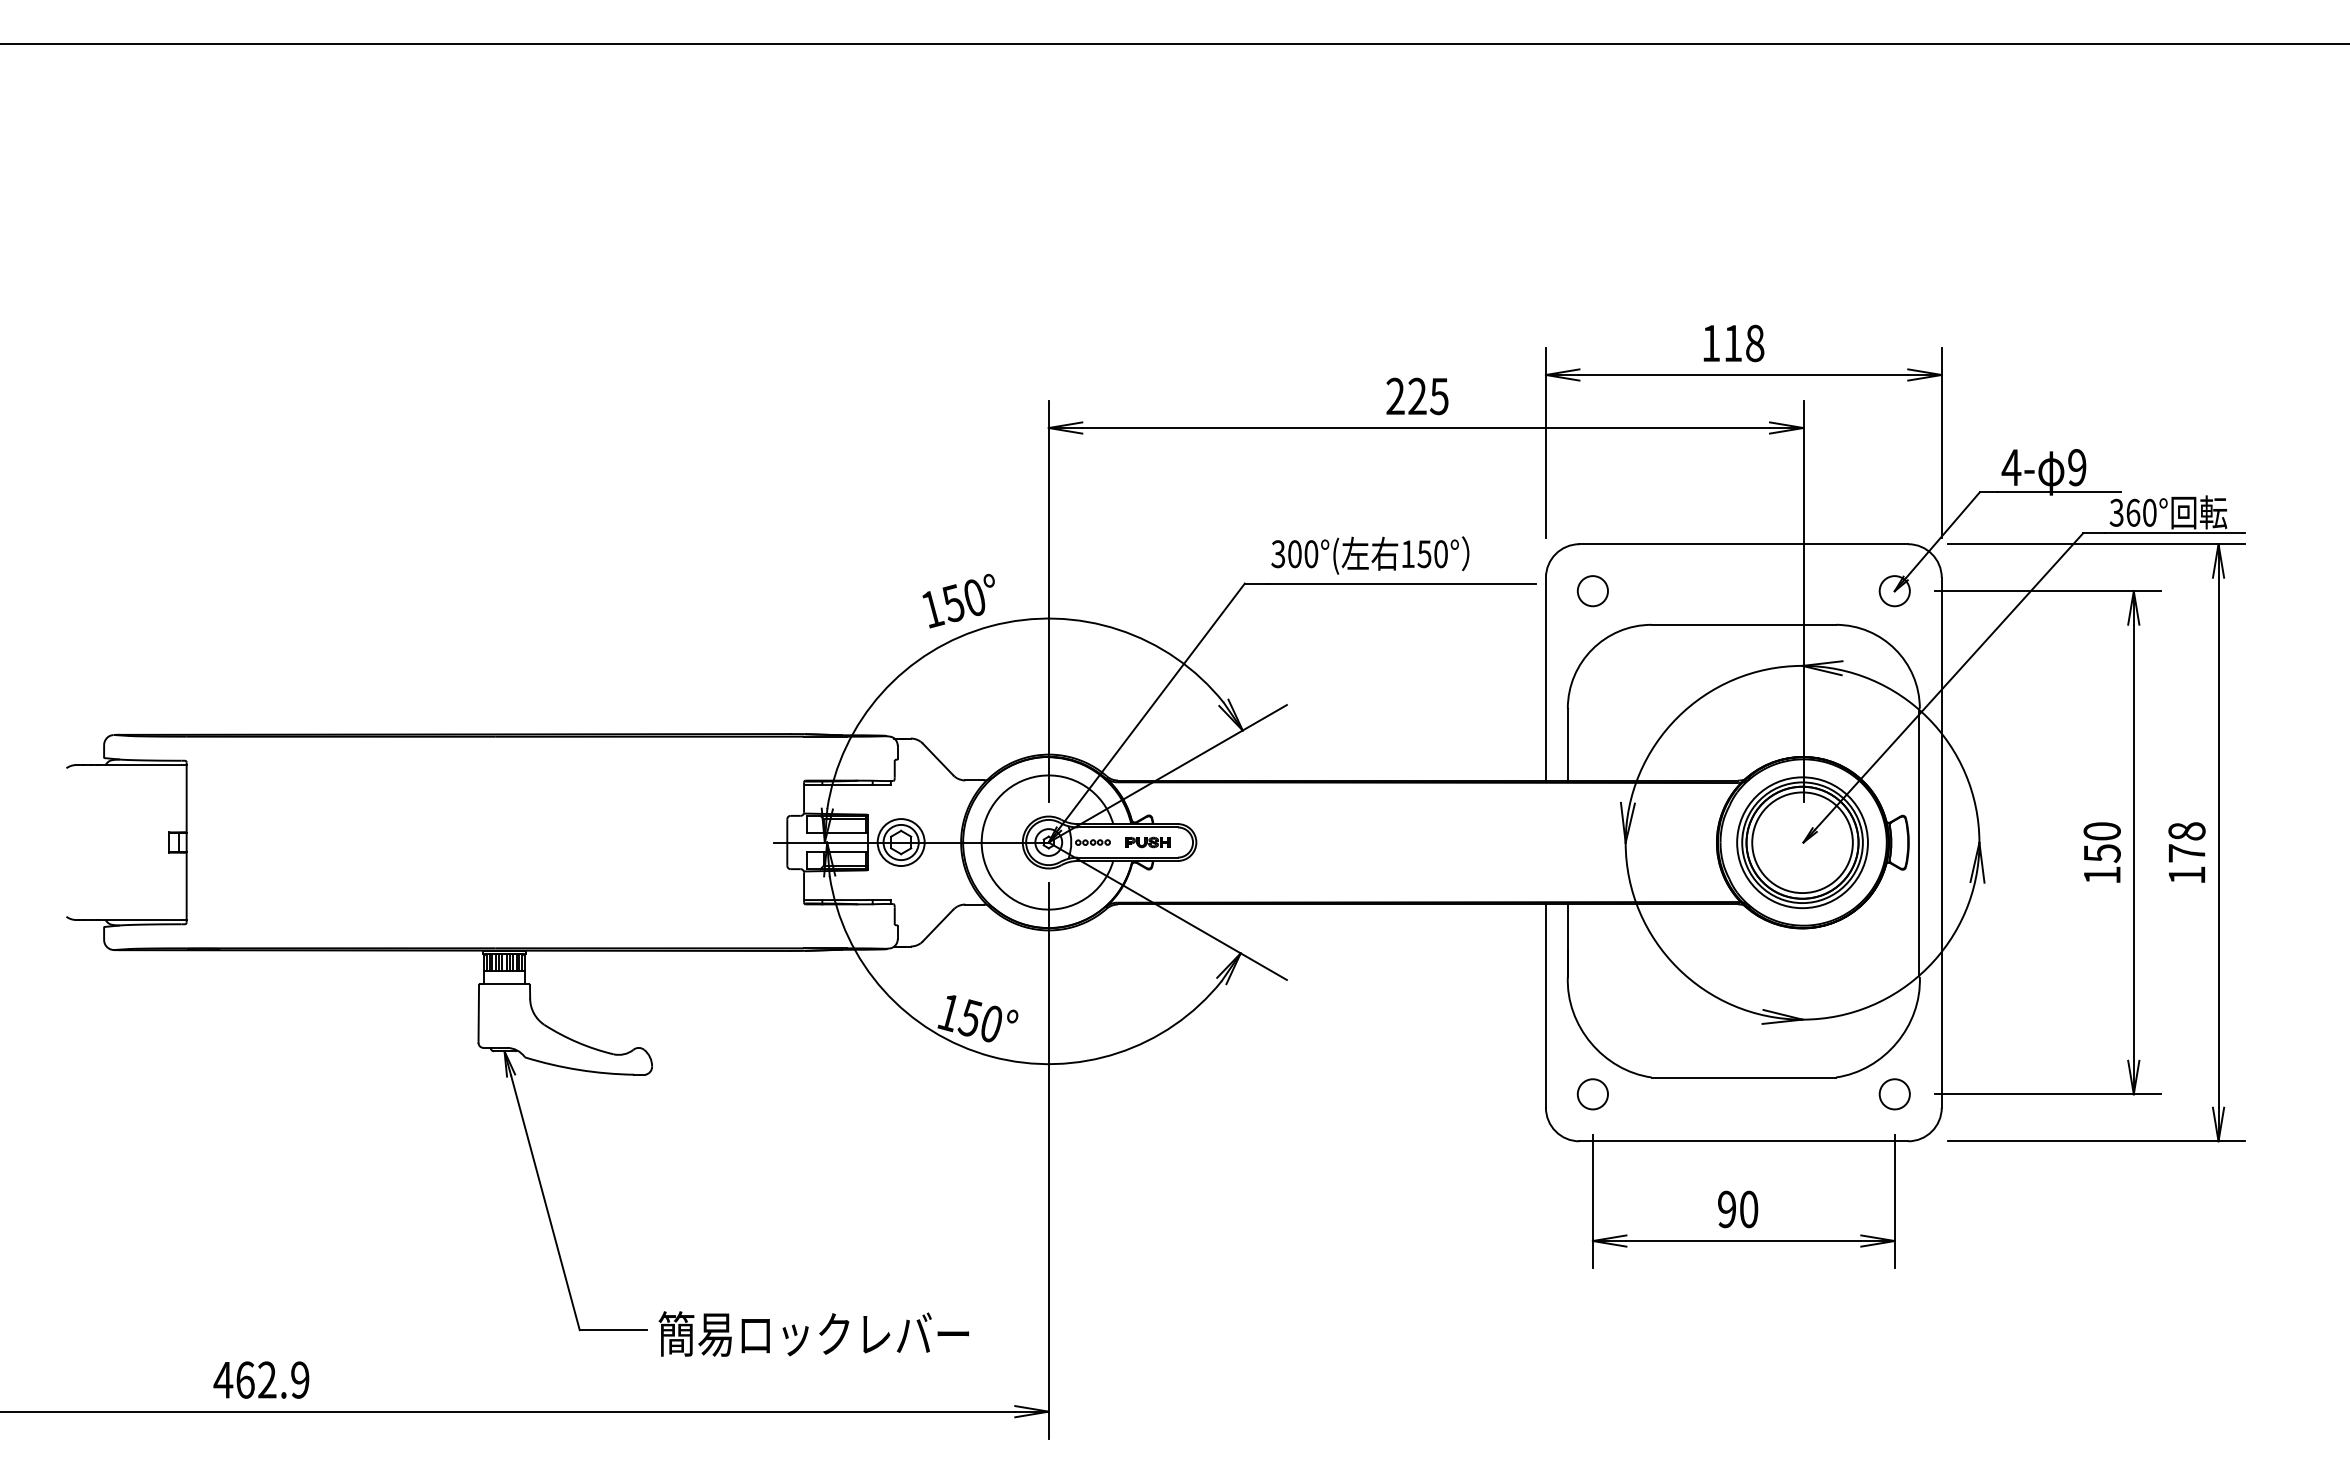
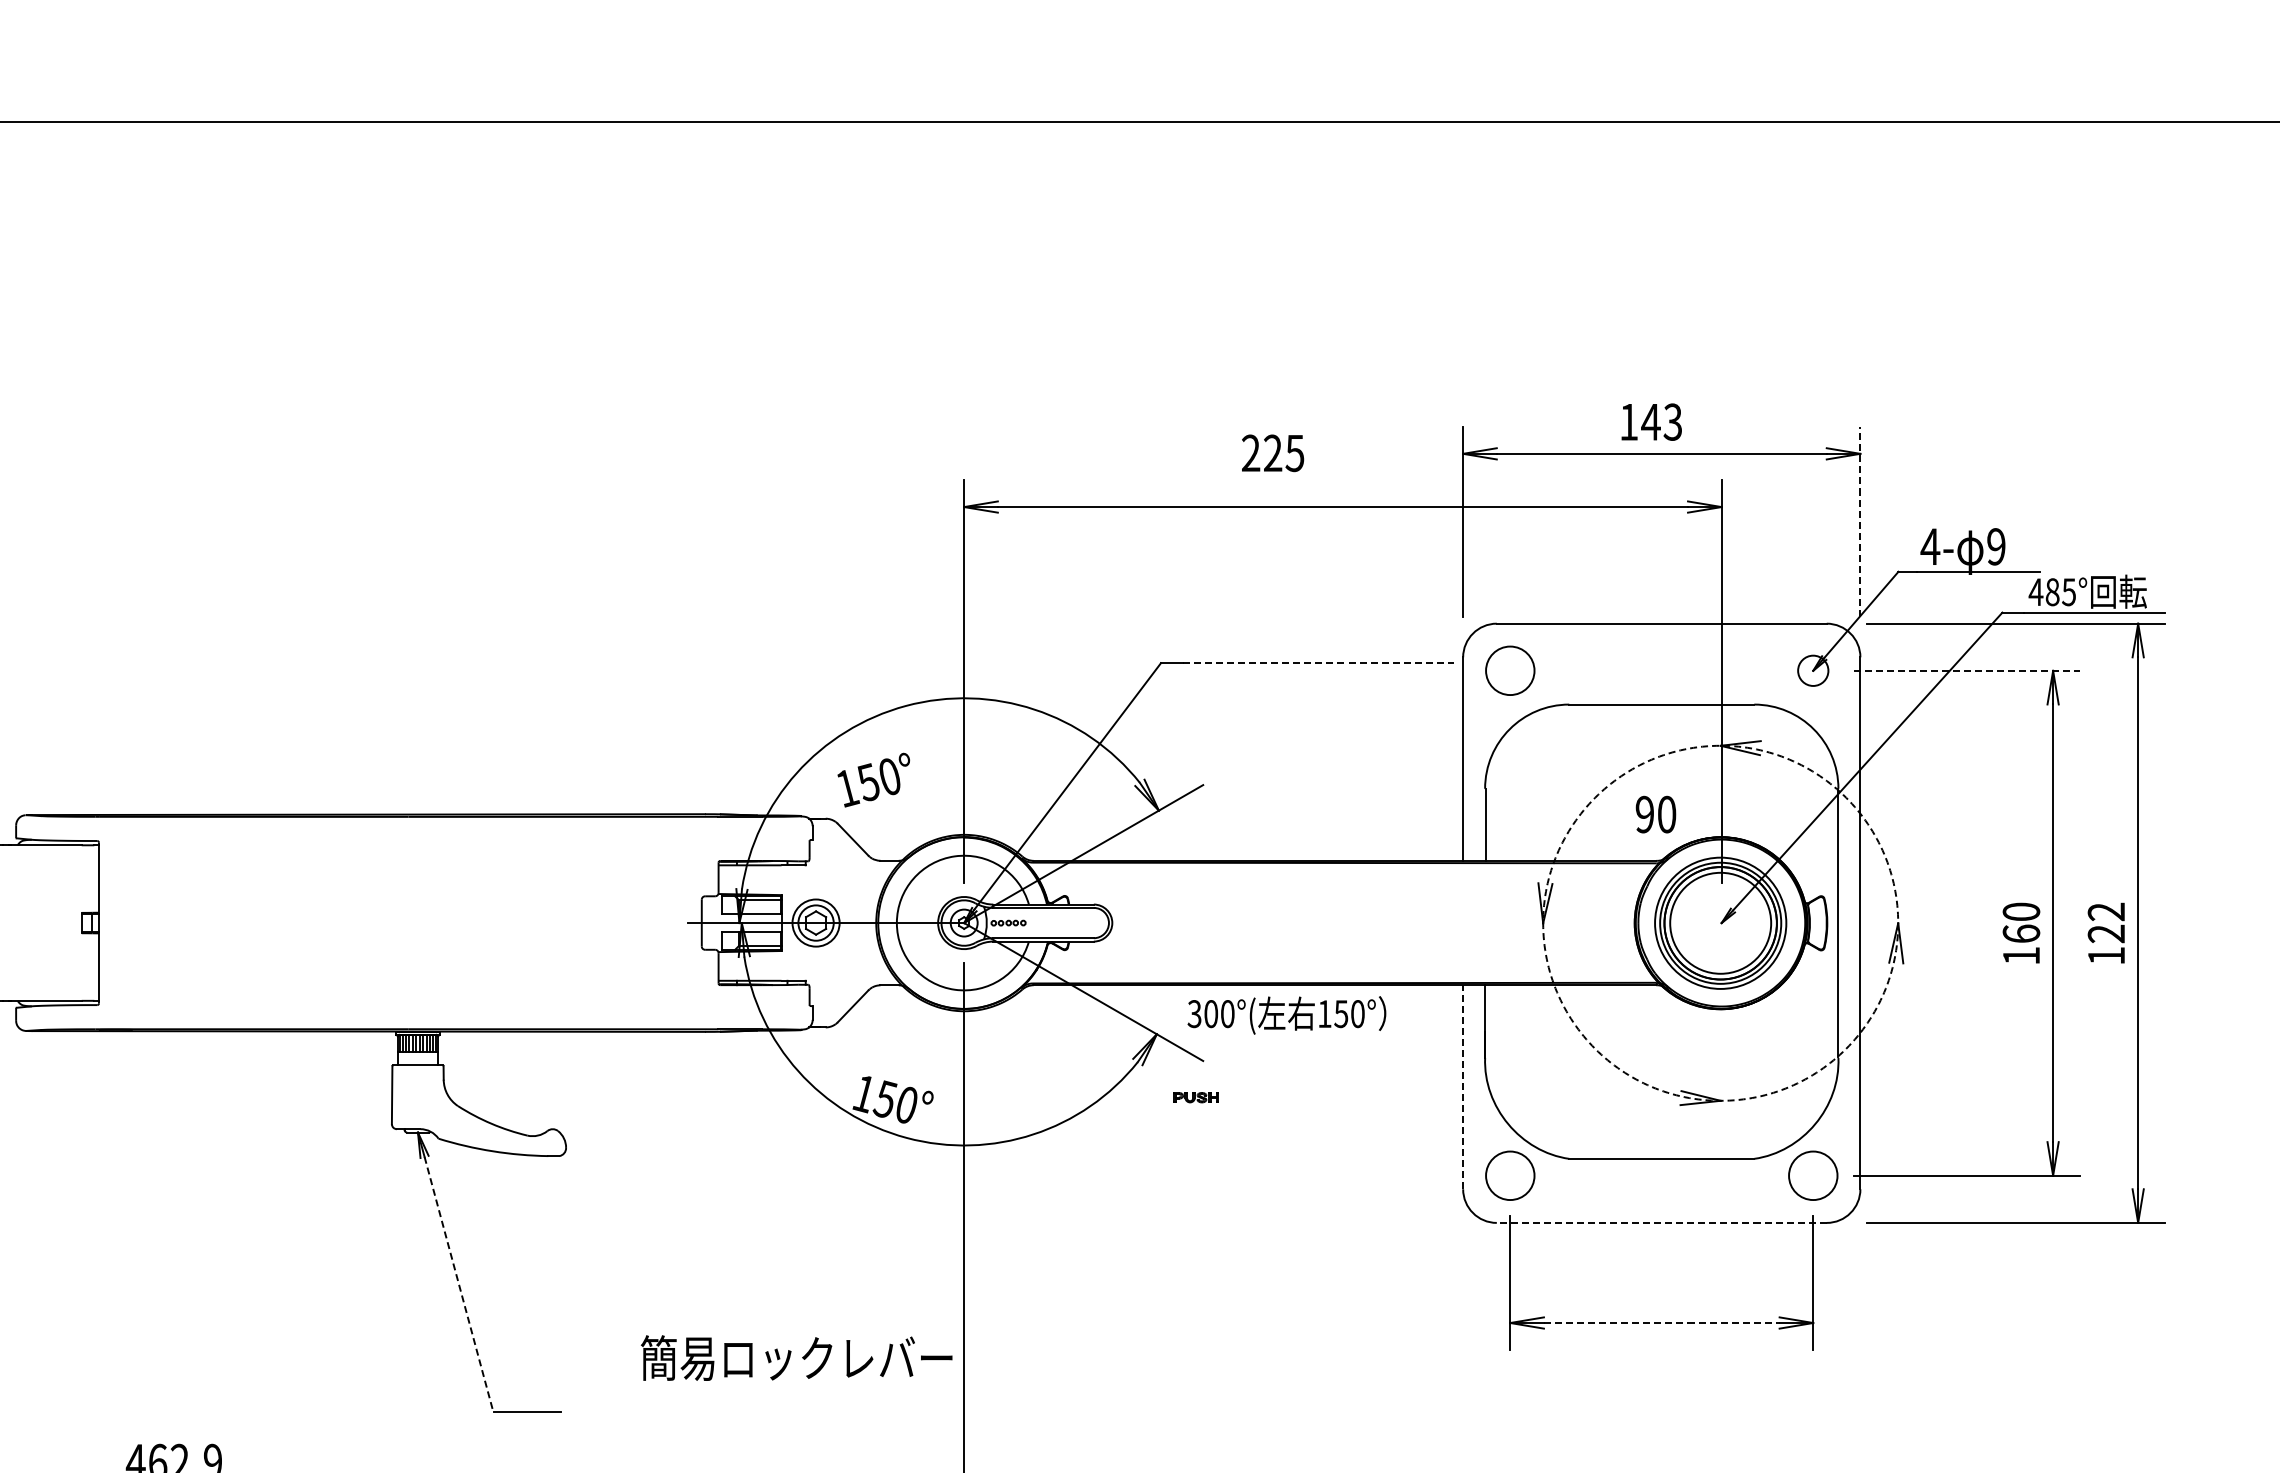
text: (1743, 343) -> (1661, 422), 118 -> 143
text: (1417, 396) -> (1273, 453), moved
line: (1941, 442) -> (1860, 521), solid -> dashed
text: (2132, 512) -> (2051, 591), 360° -> 485°
text: (1370, 555) -> (1287, 1015), moved
line: (1401, 583) -> (1318, 663), solid -> dashed
circle: (1592, 591) -> (1509, 671), size x1.6
line: (2047, 591) -> (1966, 671), solid -> dashed
text: (958, 600) -> (873, 779), moved
part: (1147, 842) -> (1195, 1097), moved
circle: (1802, 842) -> (1720, 923), solid -> dashed
text: (2186, 842) -> (2106, 923), 178 -> 122
text: (2101, 853) -> (2020, 934), 150 -> 160
line: (1545, 1006) -> (1462, 1087), solid -> dashed
circle: (1592, 1094) -> (1509, 1175), size x1.6
circle: (1894, 1094) -> (1812, 1175), size x1.6
line: (1743, 1141) -> (1661, 1223), solid -> dashed
line: (545, 1202) -> (459, 1284), solid -> dashed
text: (1738, 1209) -> (1656, 814), moved
line: (1744, 1241) -> (1662, 1323), solid -> dashed
text: (813, 1333) -> (796, 1357), moved

